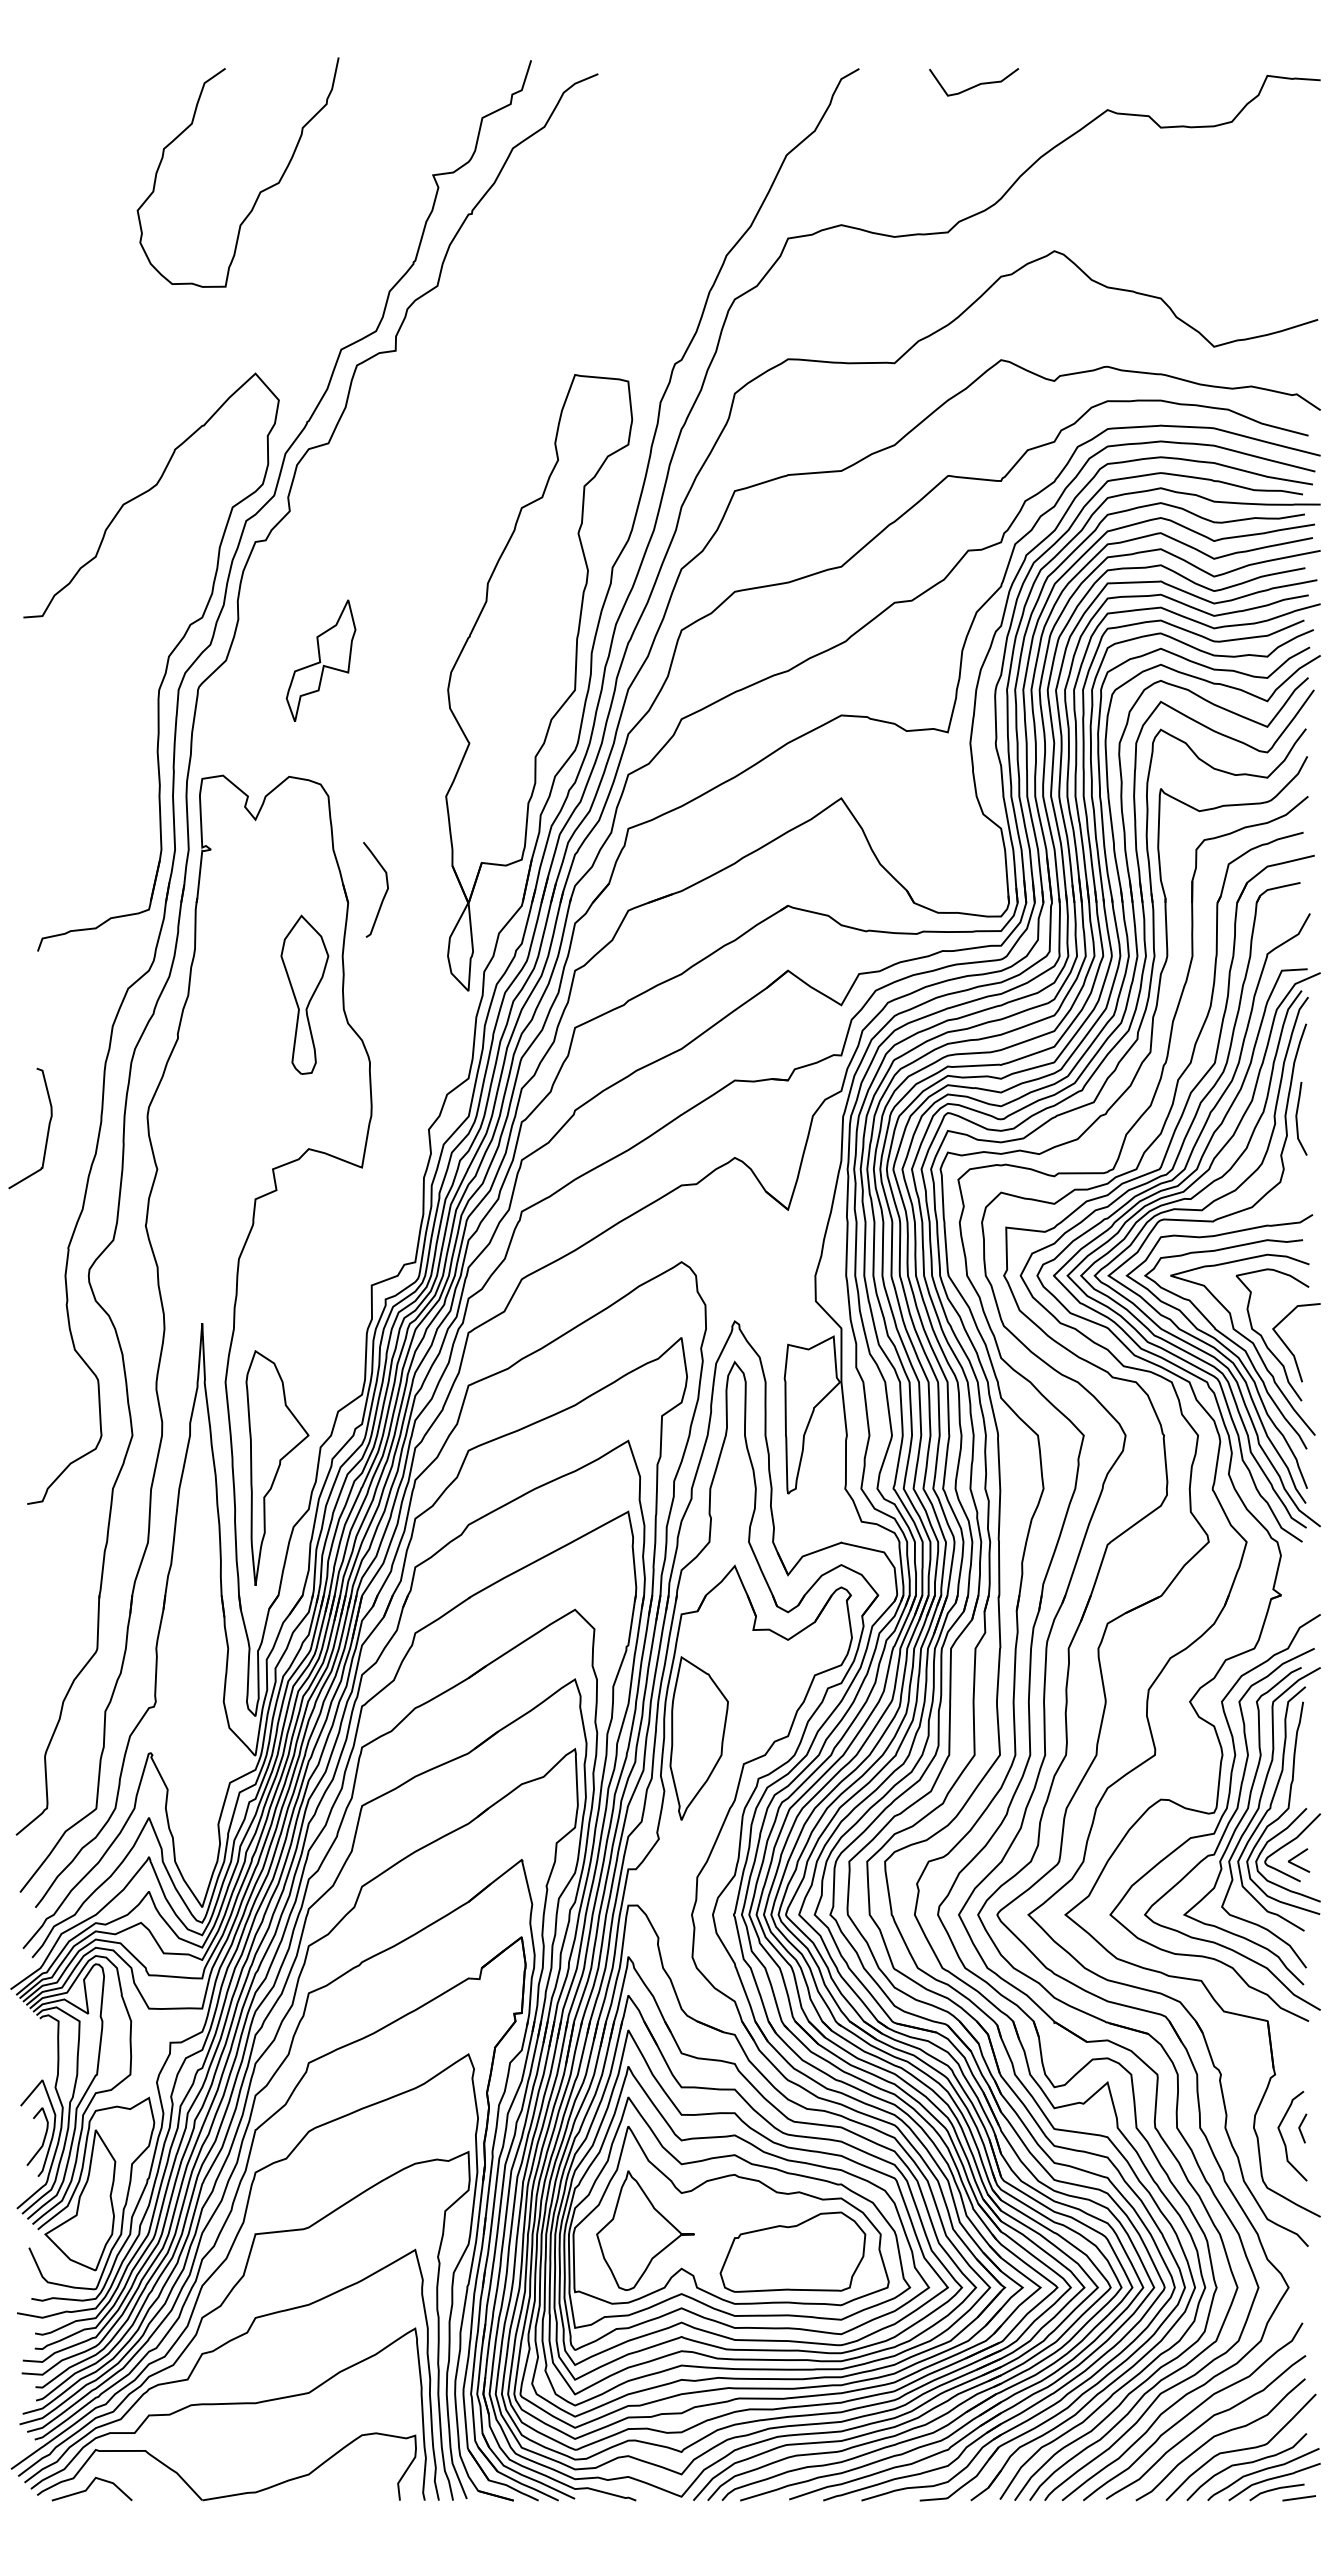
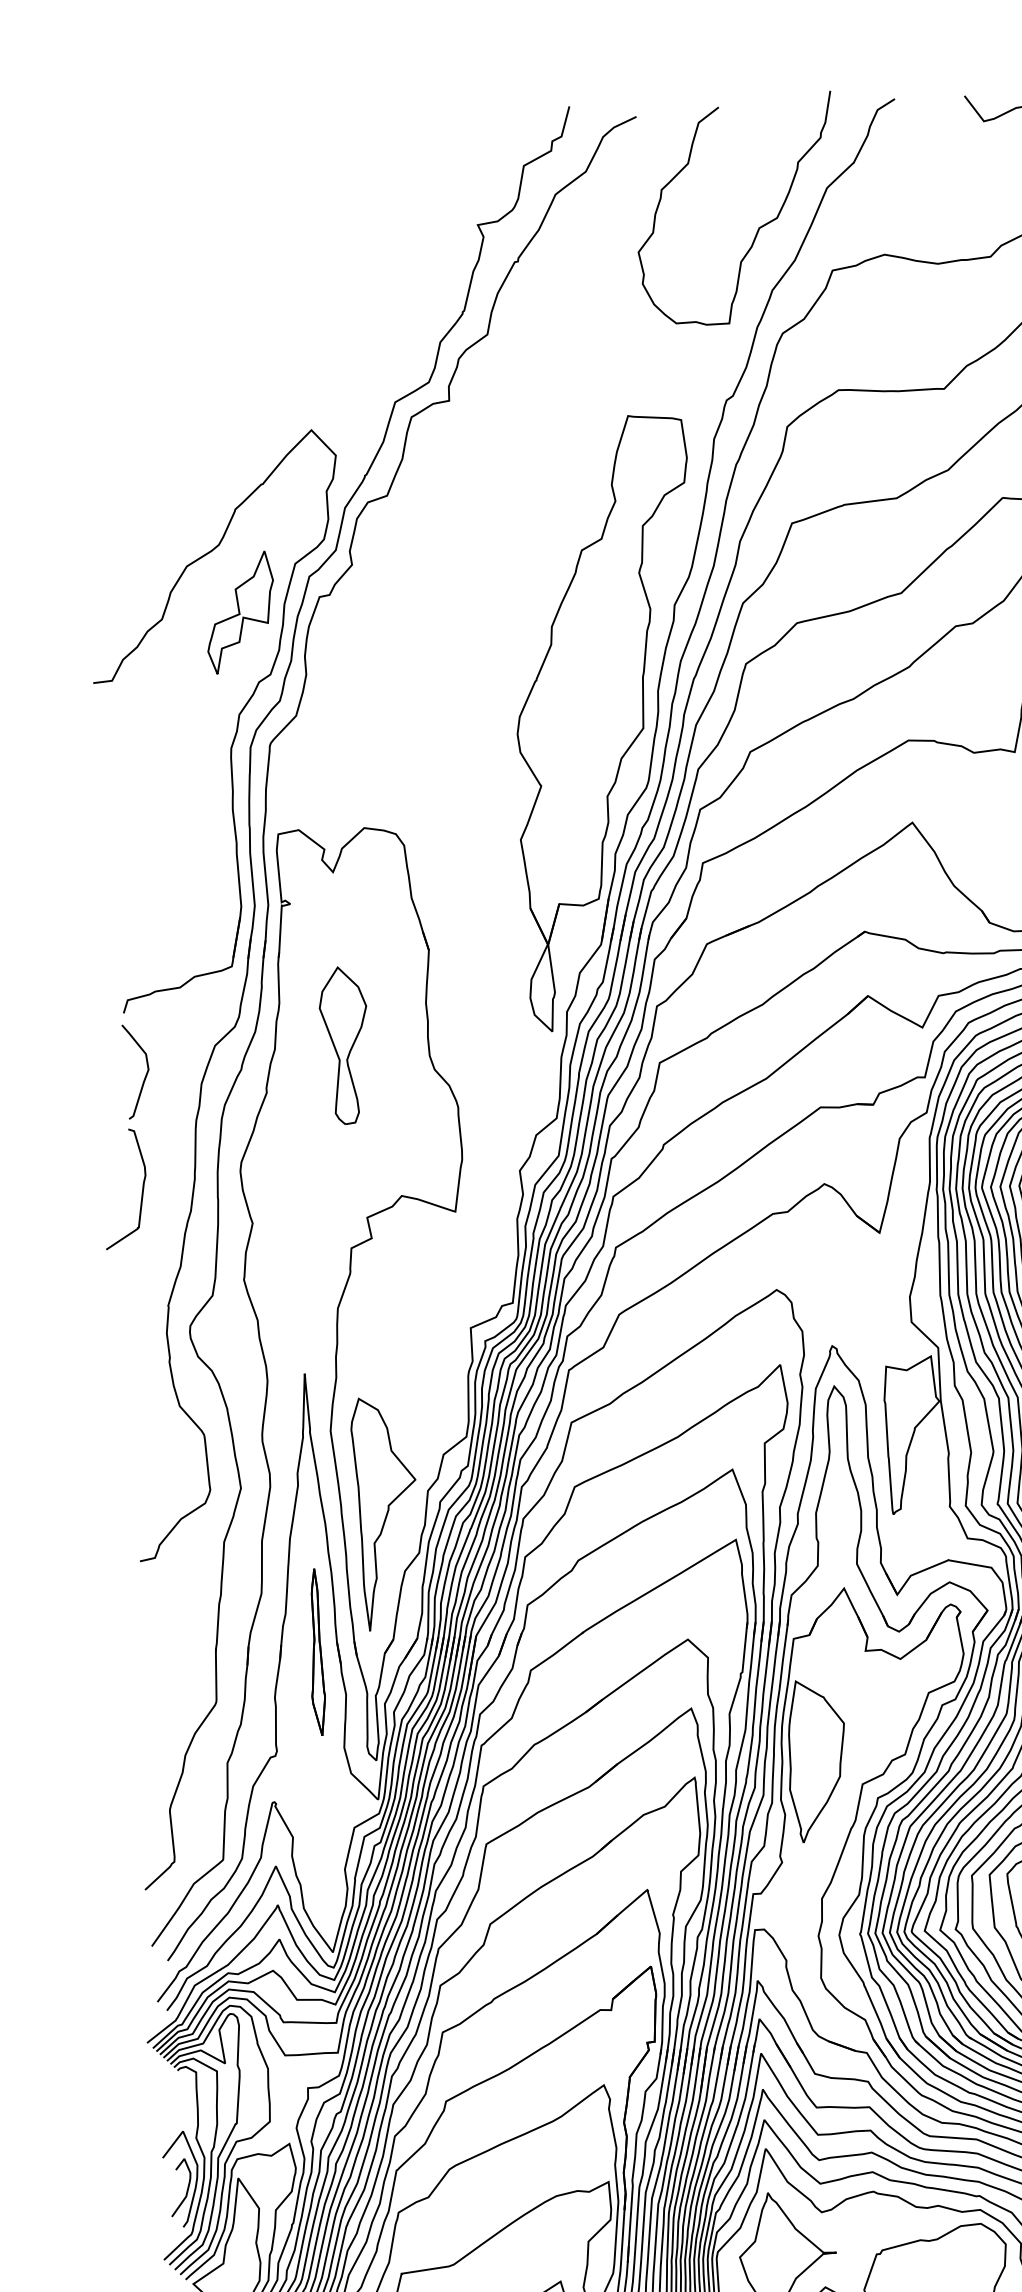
curve: (259, 191) -> (758, 227), moved
part: (320, 660) -> (239, 612), moved
curve: (384, 893) -> (145, 1074), moved
part: (304, 994) -> (344, 1045), moved
part: (200, 1603) -> (316, 1651), added

